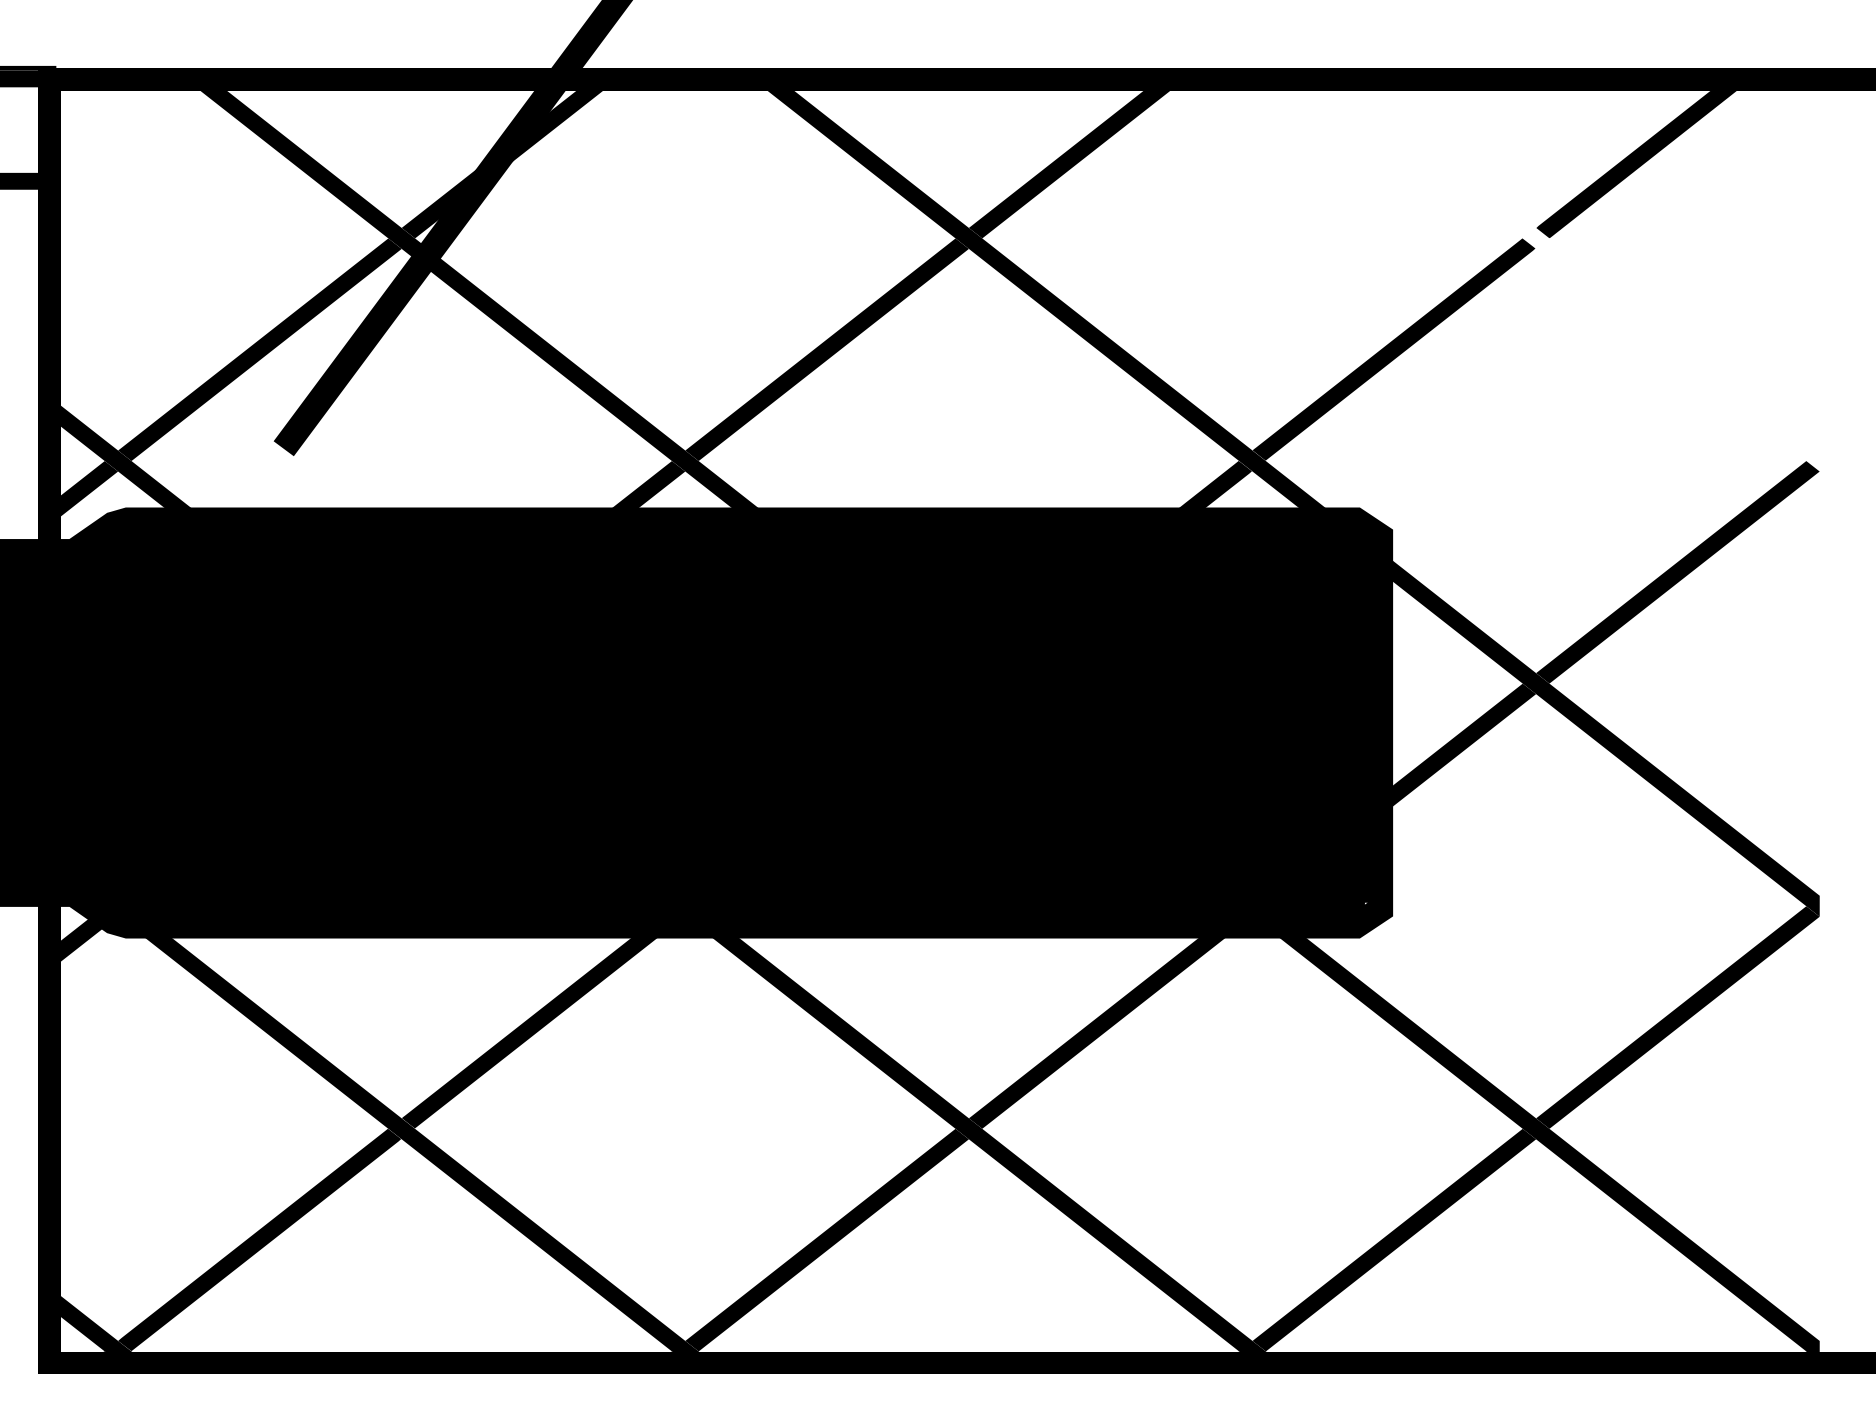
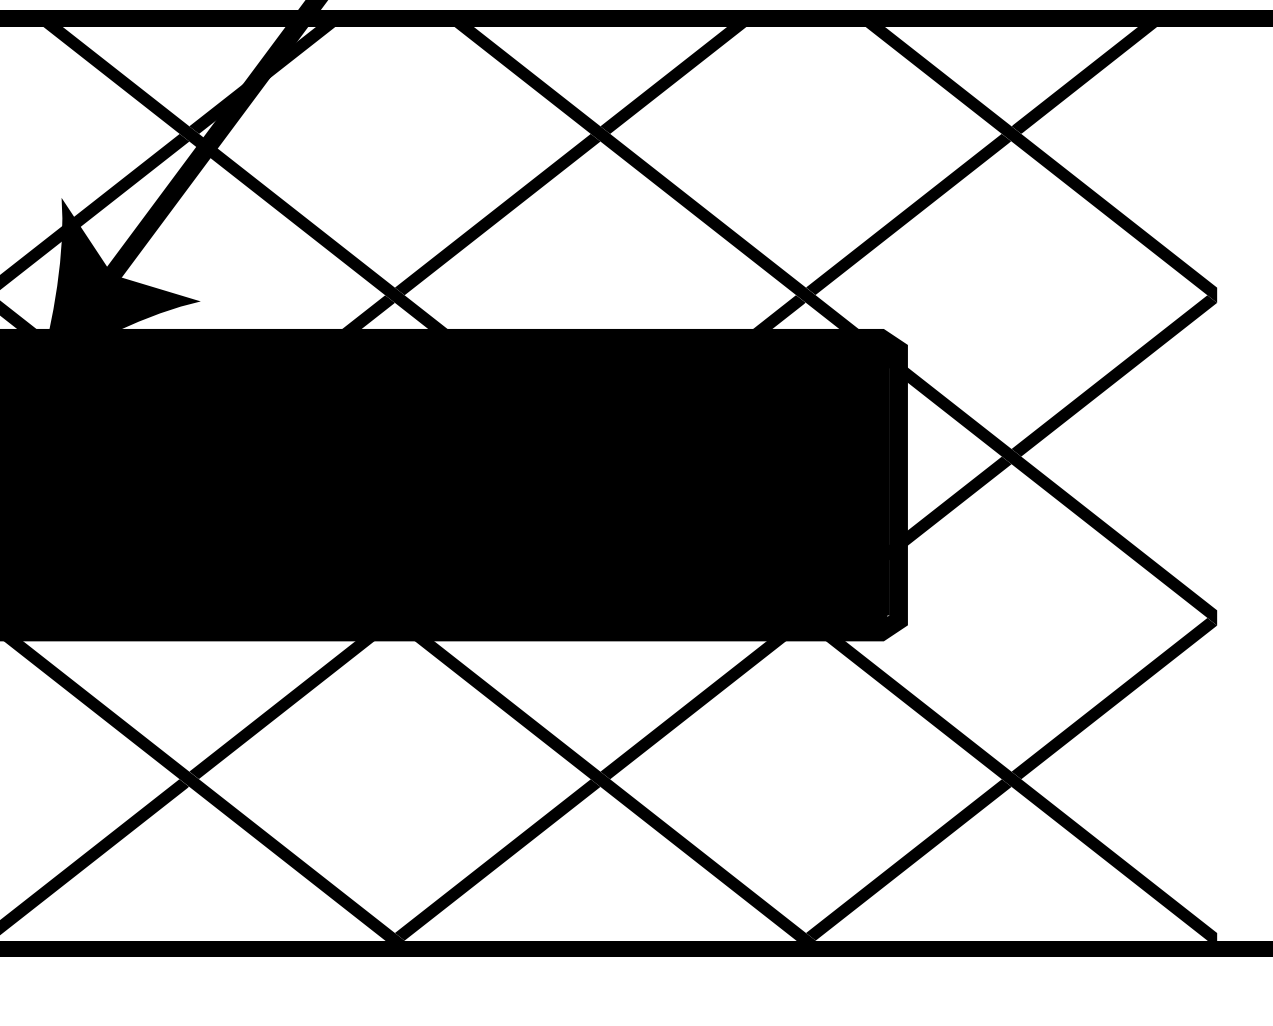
fill: (1569, 275) -> (1035, 160), added
fill: (305, 448) -> (119, 286), added

